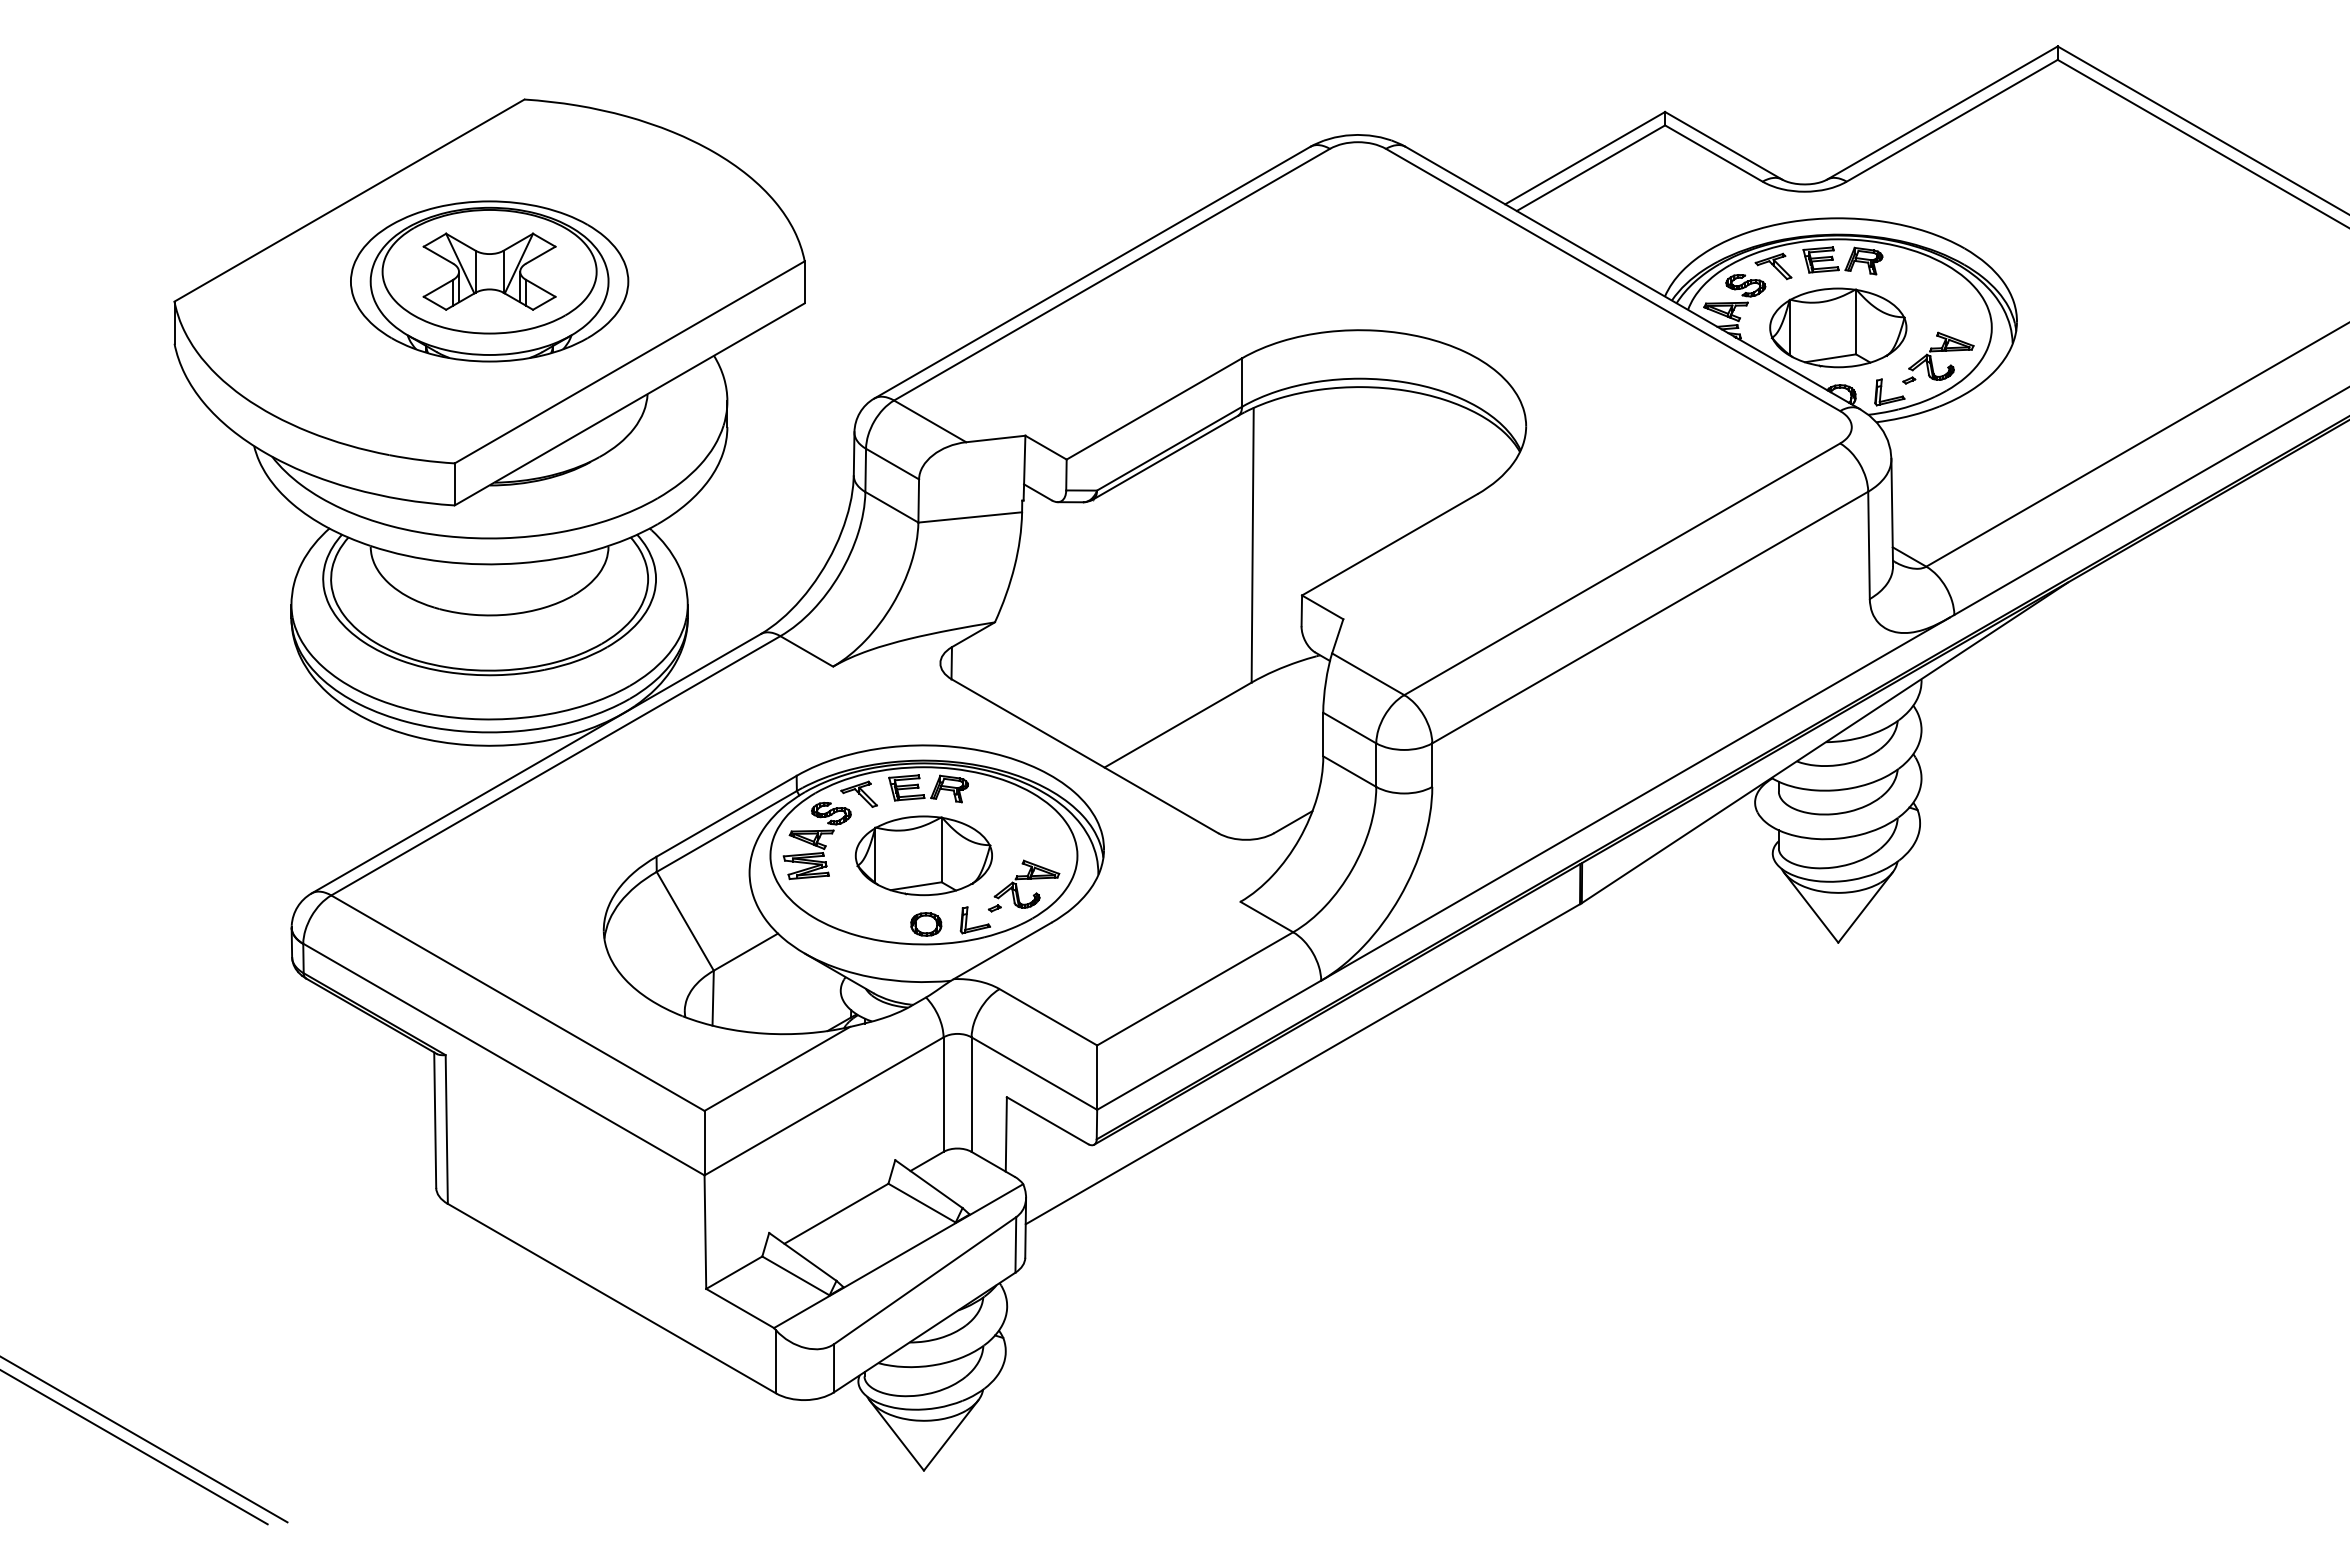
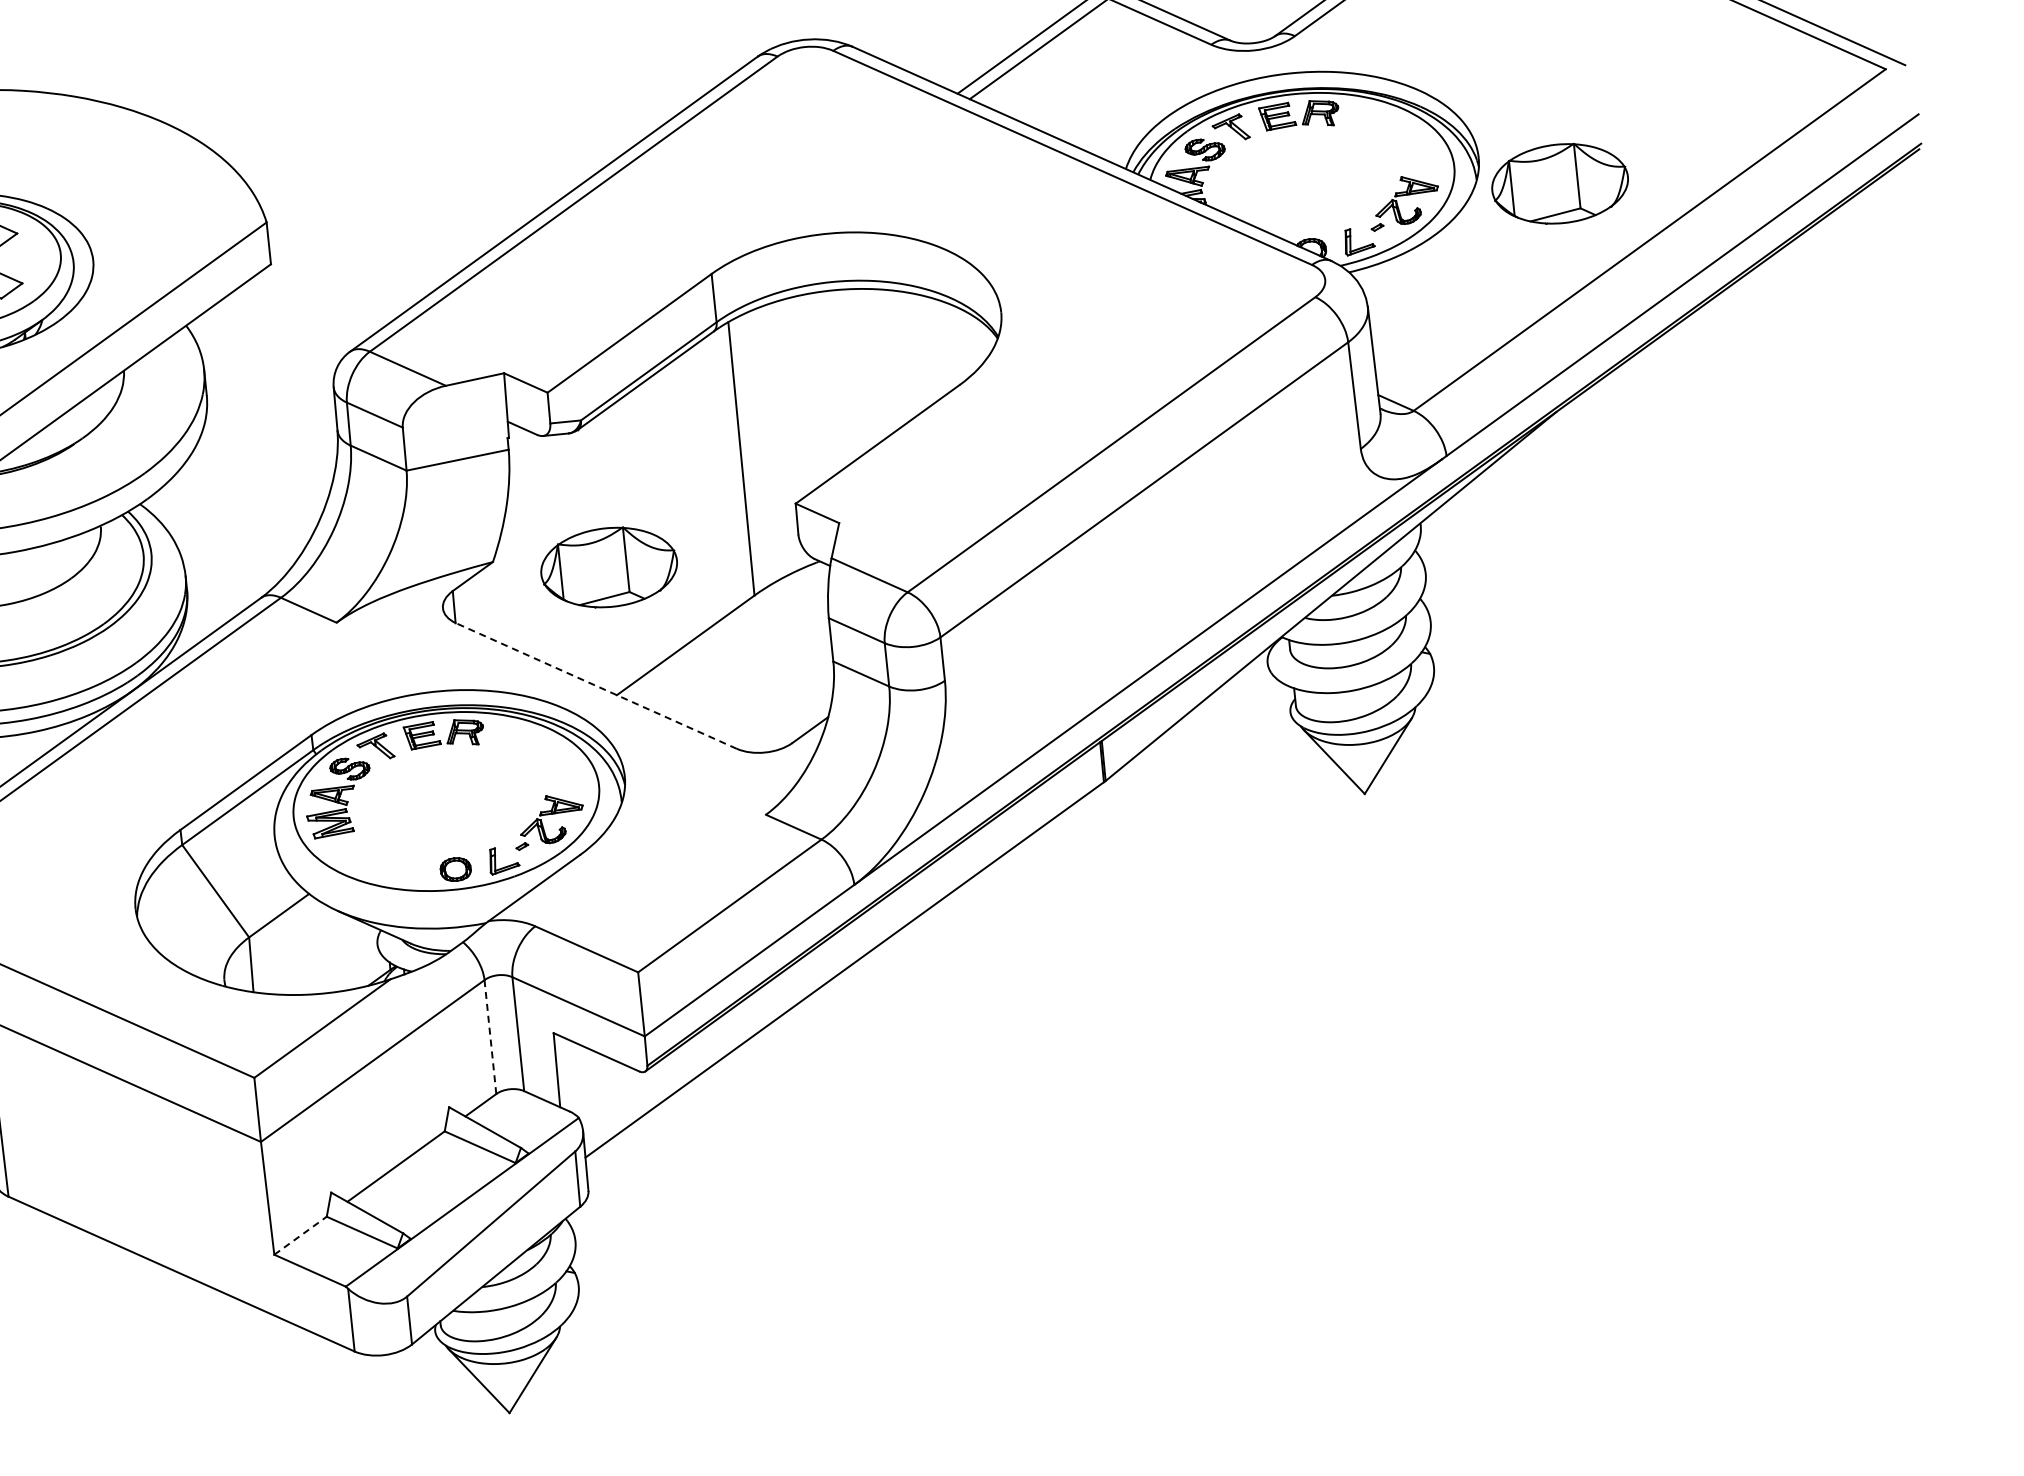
part: (1838, 327) -> (1560, 183), moved
line: (1085, 756) -> (596, 686), solid -> dashed
part: (923, 855) -> (608, 567), moved
line: (943, 1095) -> (490, 1037), solid -> dashed
line: (734, 1272) -> (300, 1235), solid -> dashed

